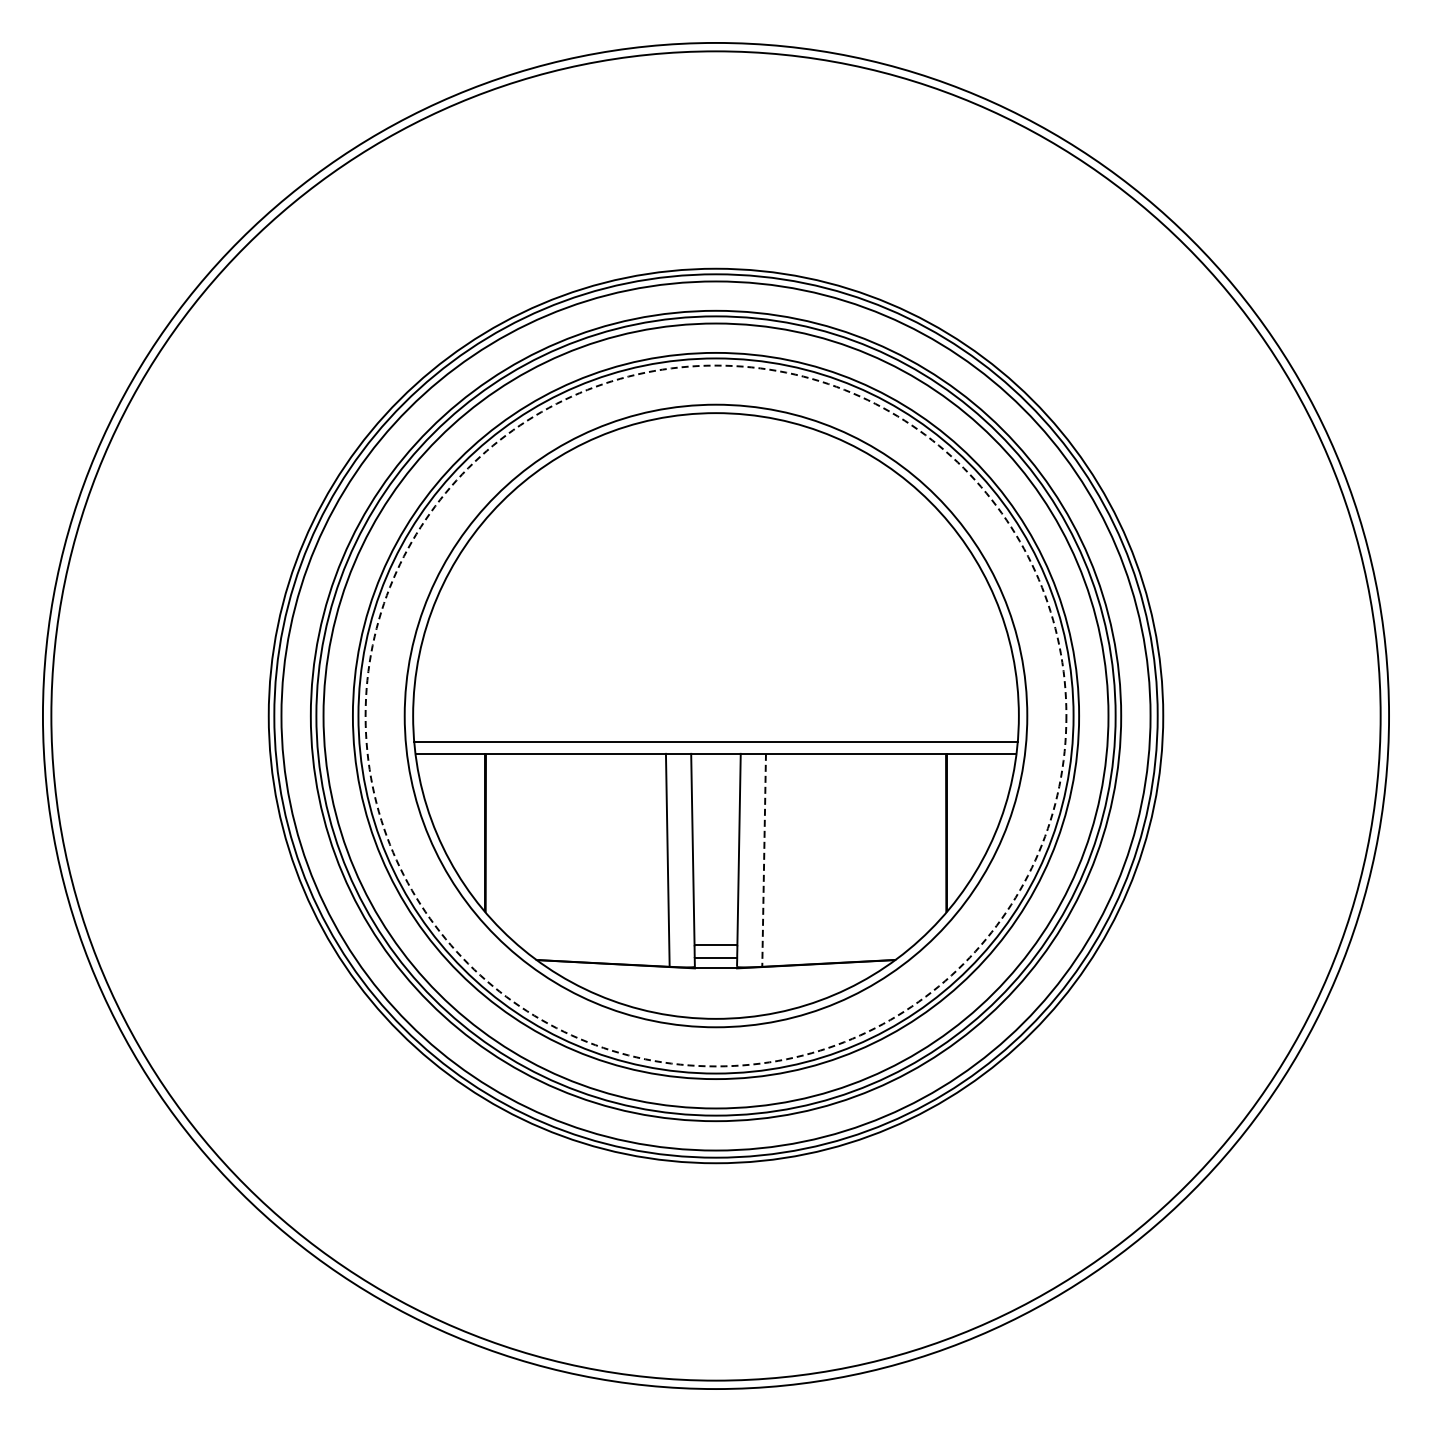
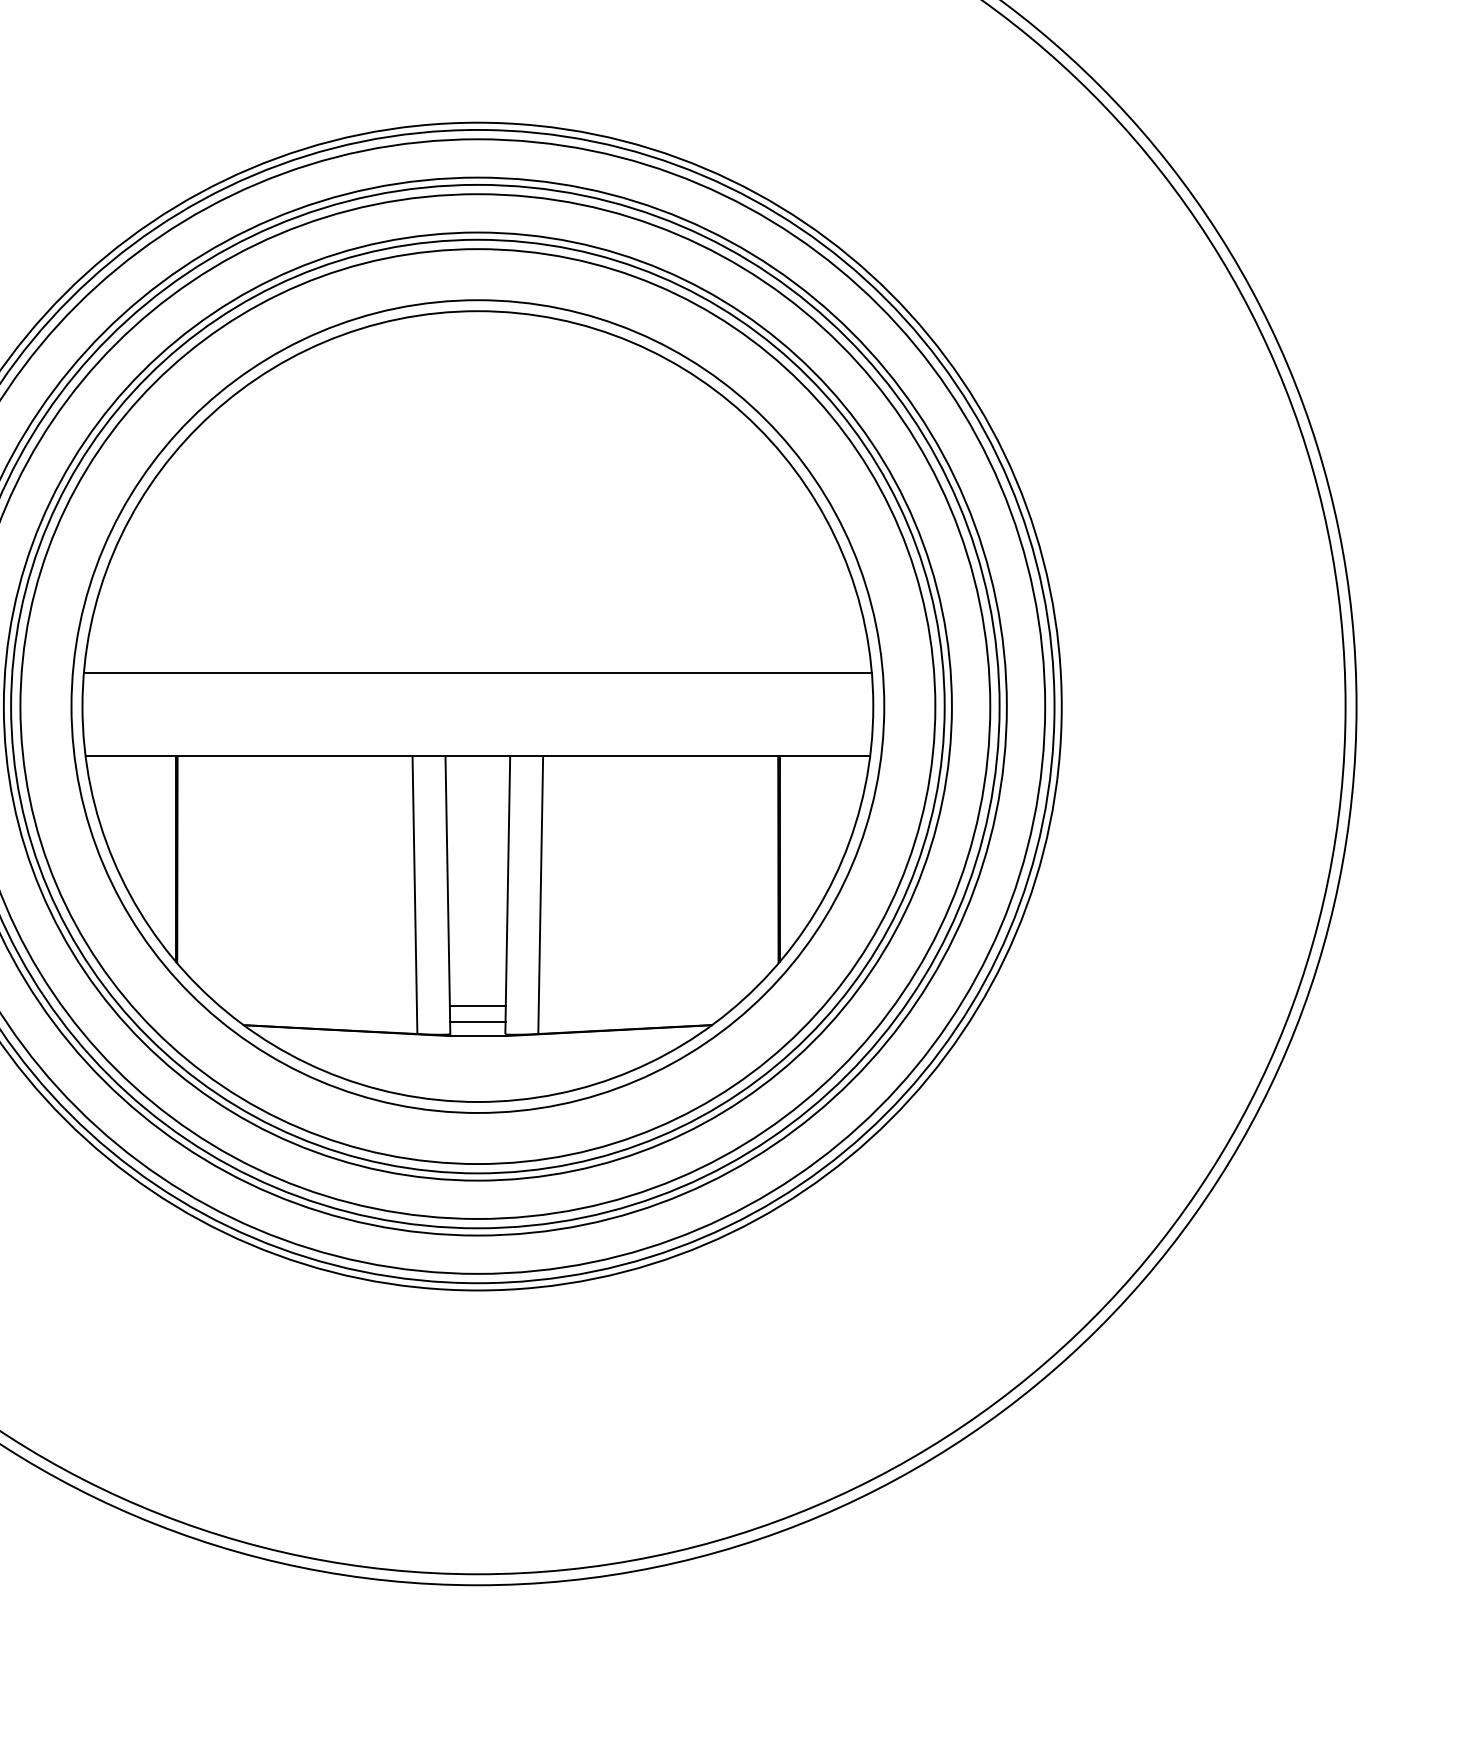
circle: (715, 715) -> (477, 705), dashed -> solid
line: (715, 742) -> (477, 673), moved
line: (764, 860) -> (541, 895), dashed -> solid

